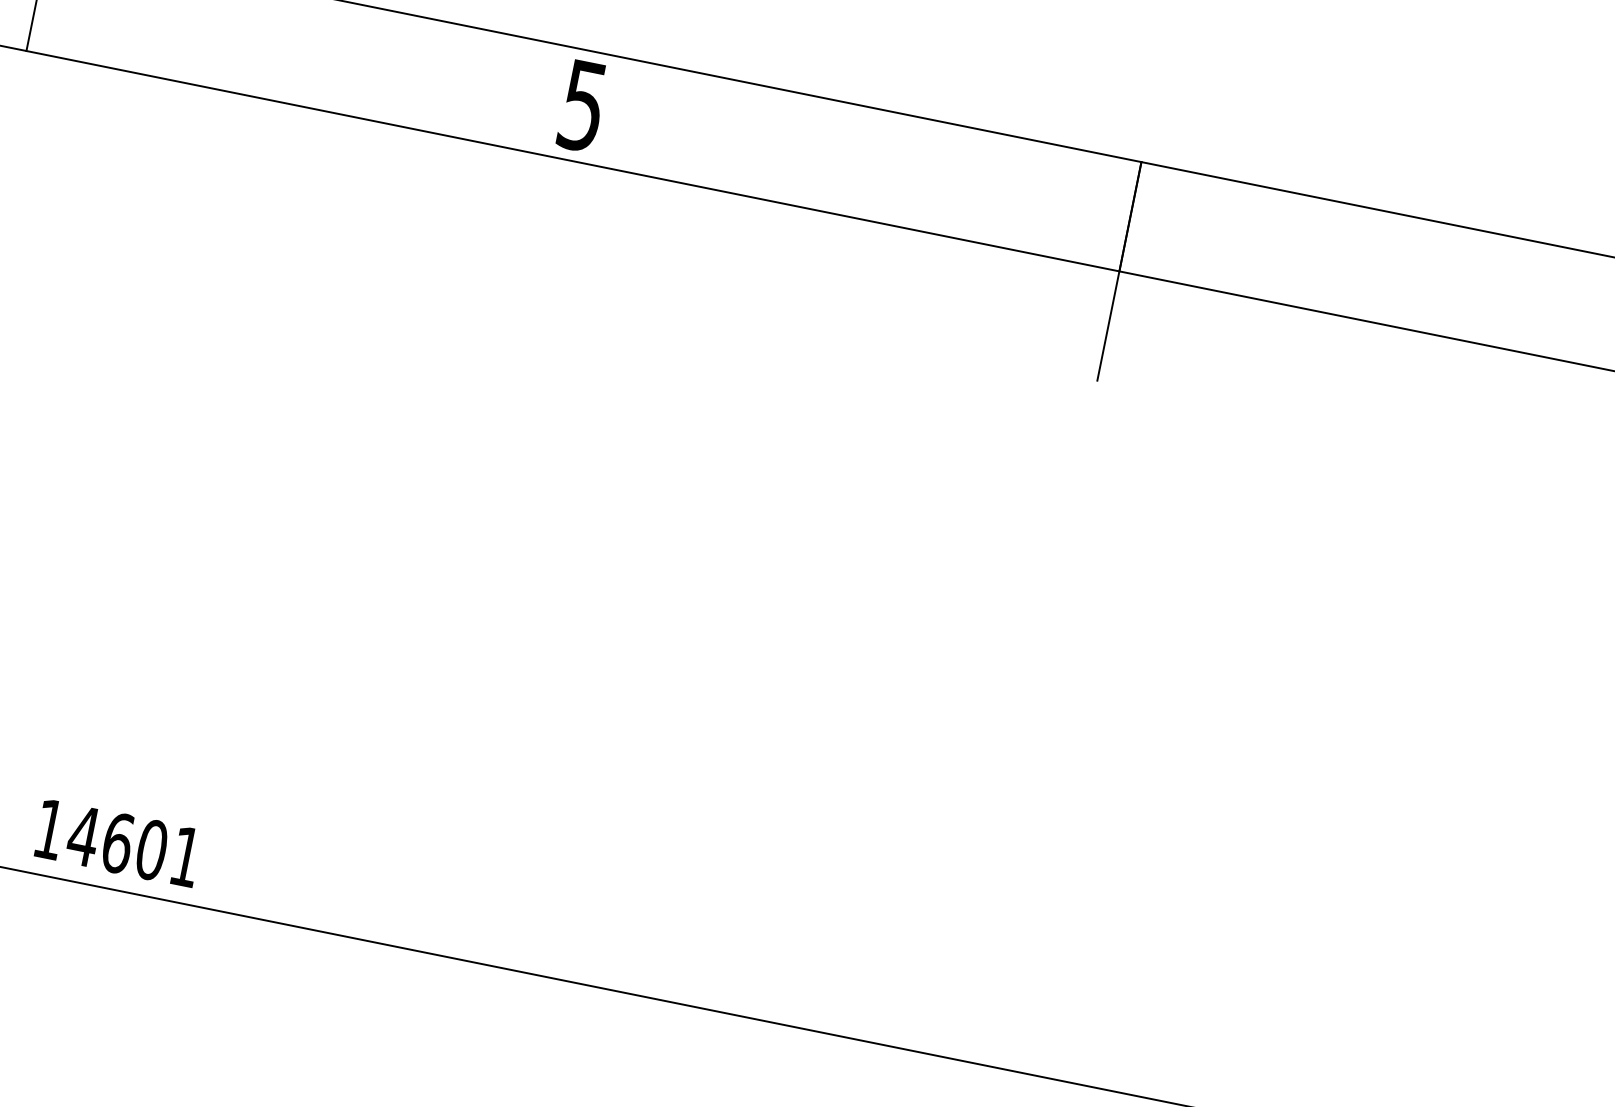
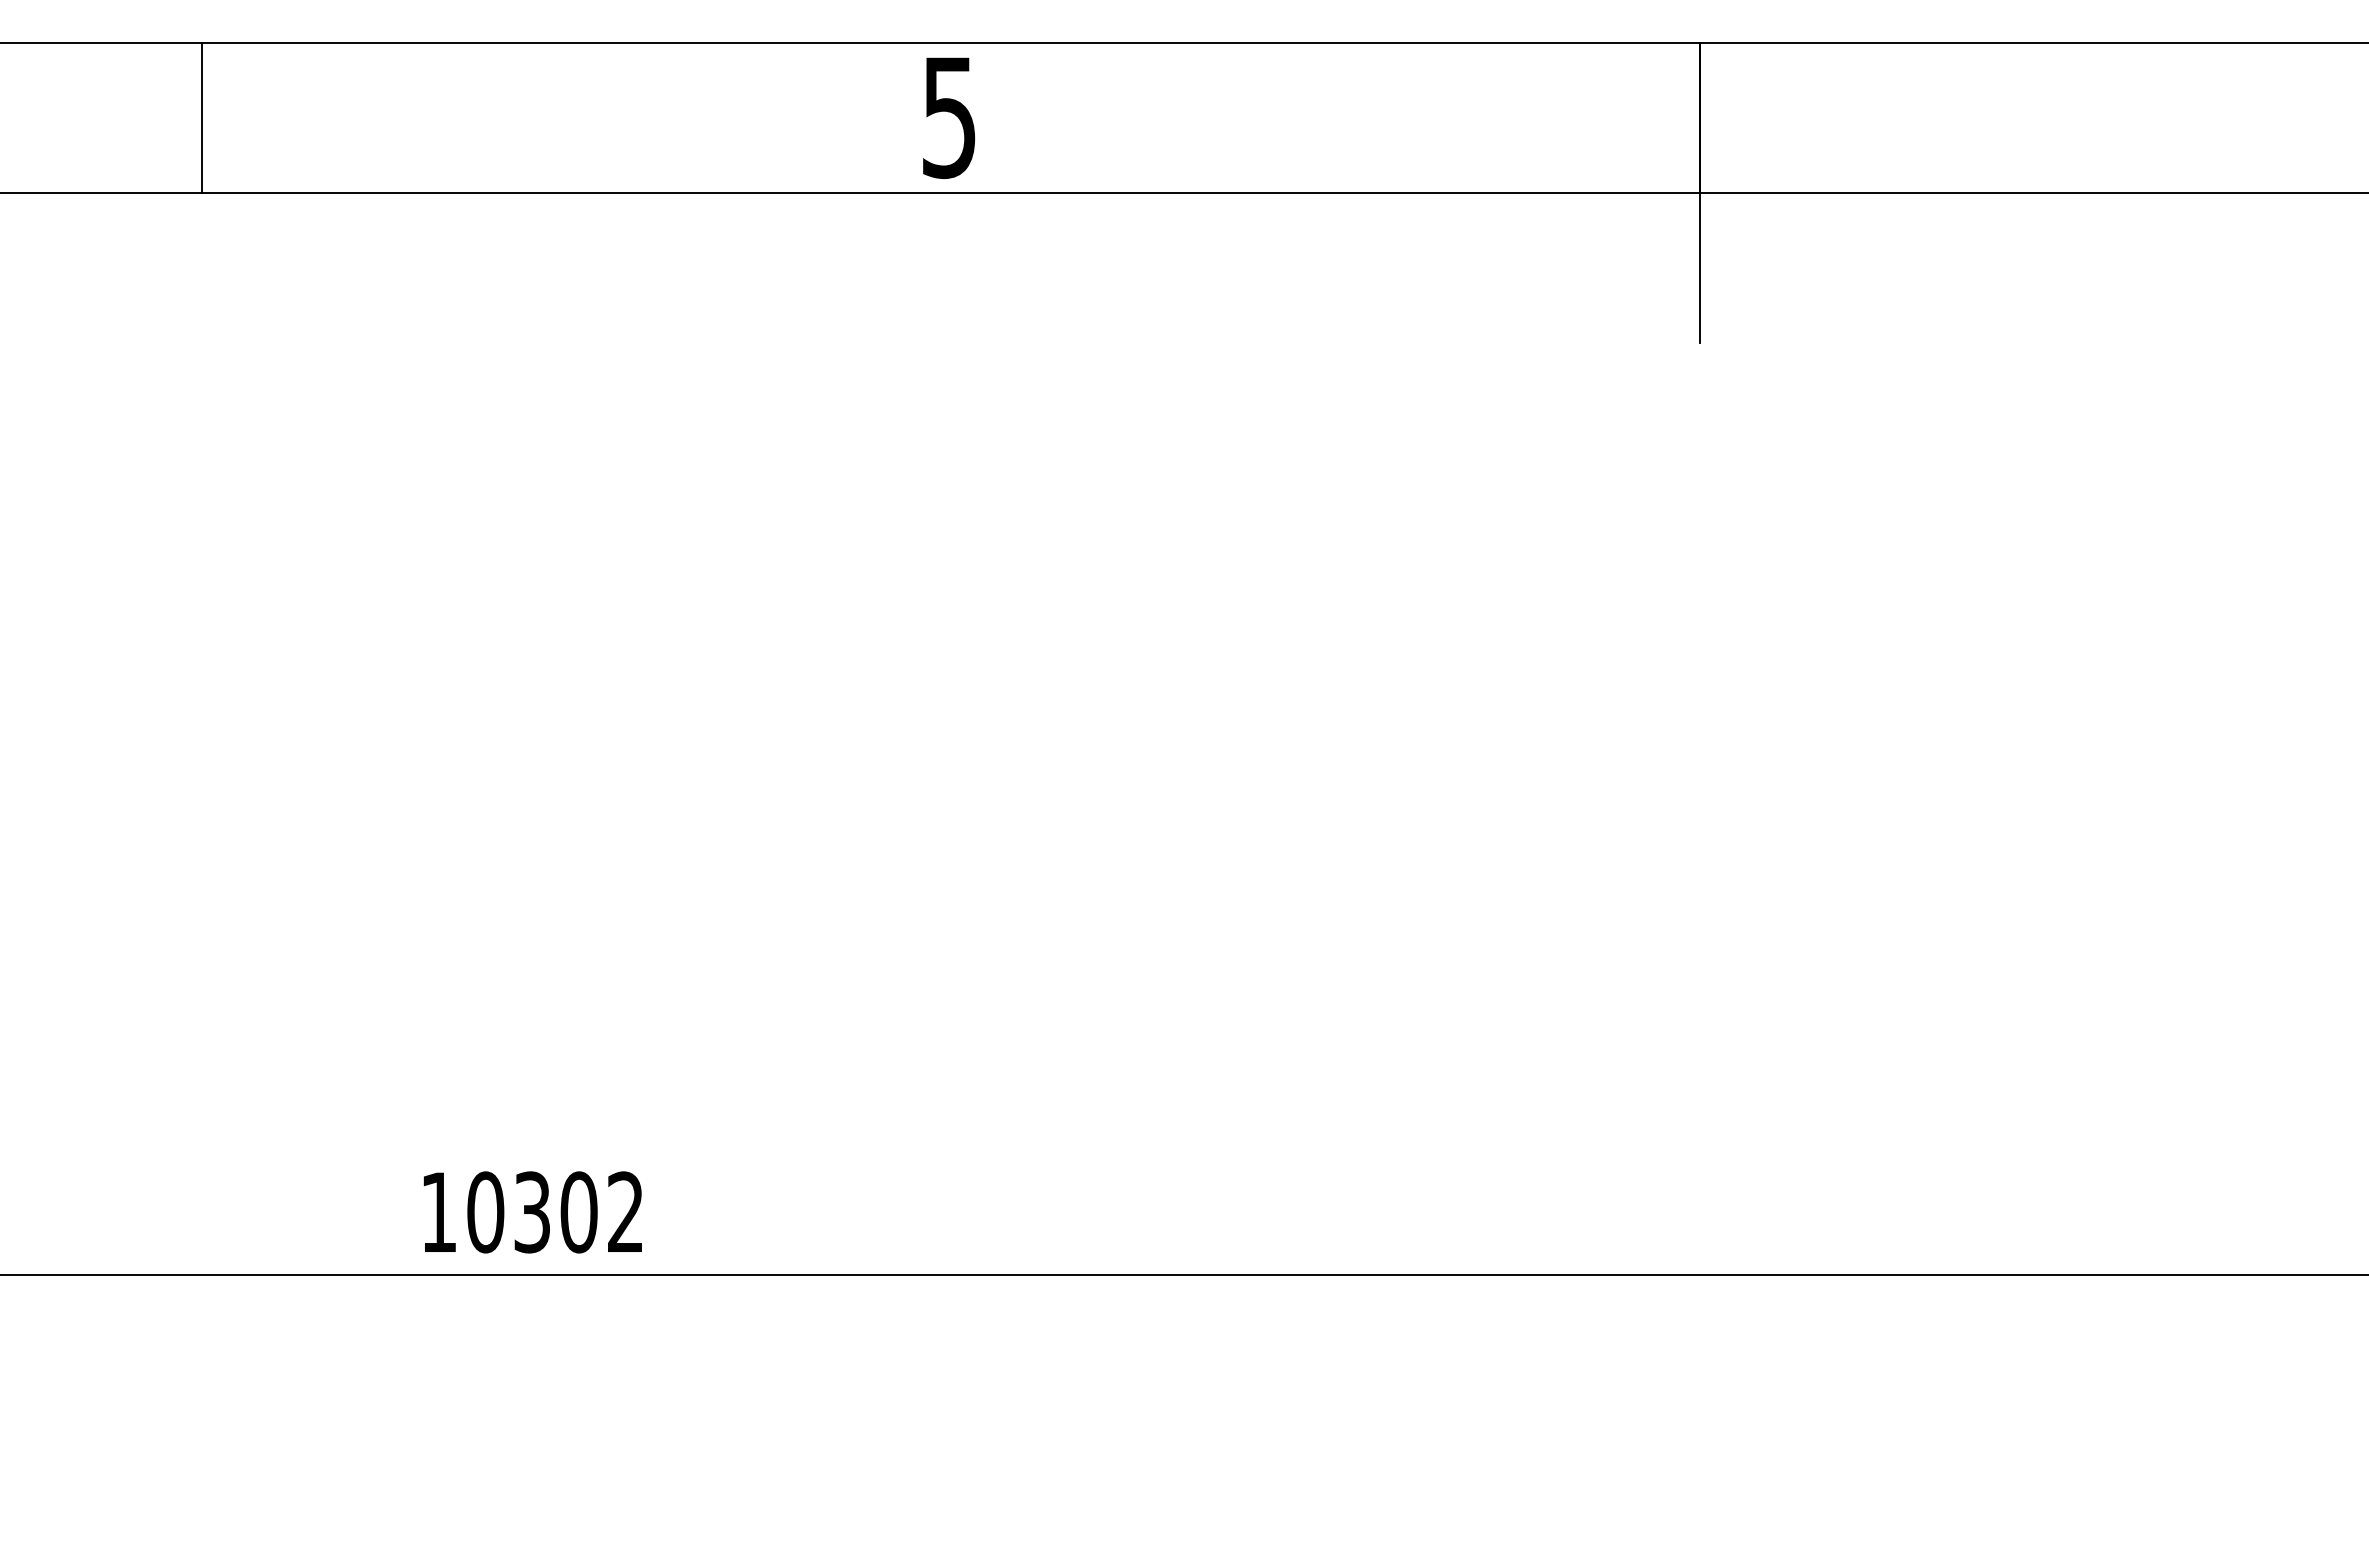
text: (133, 846) -> (554, 1212), 14601 -> 10302

